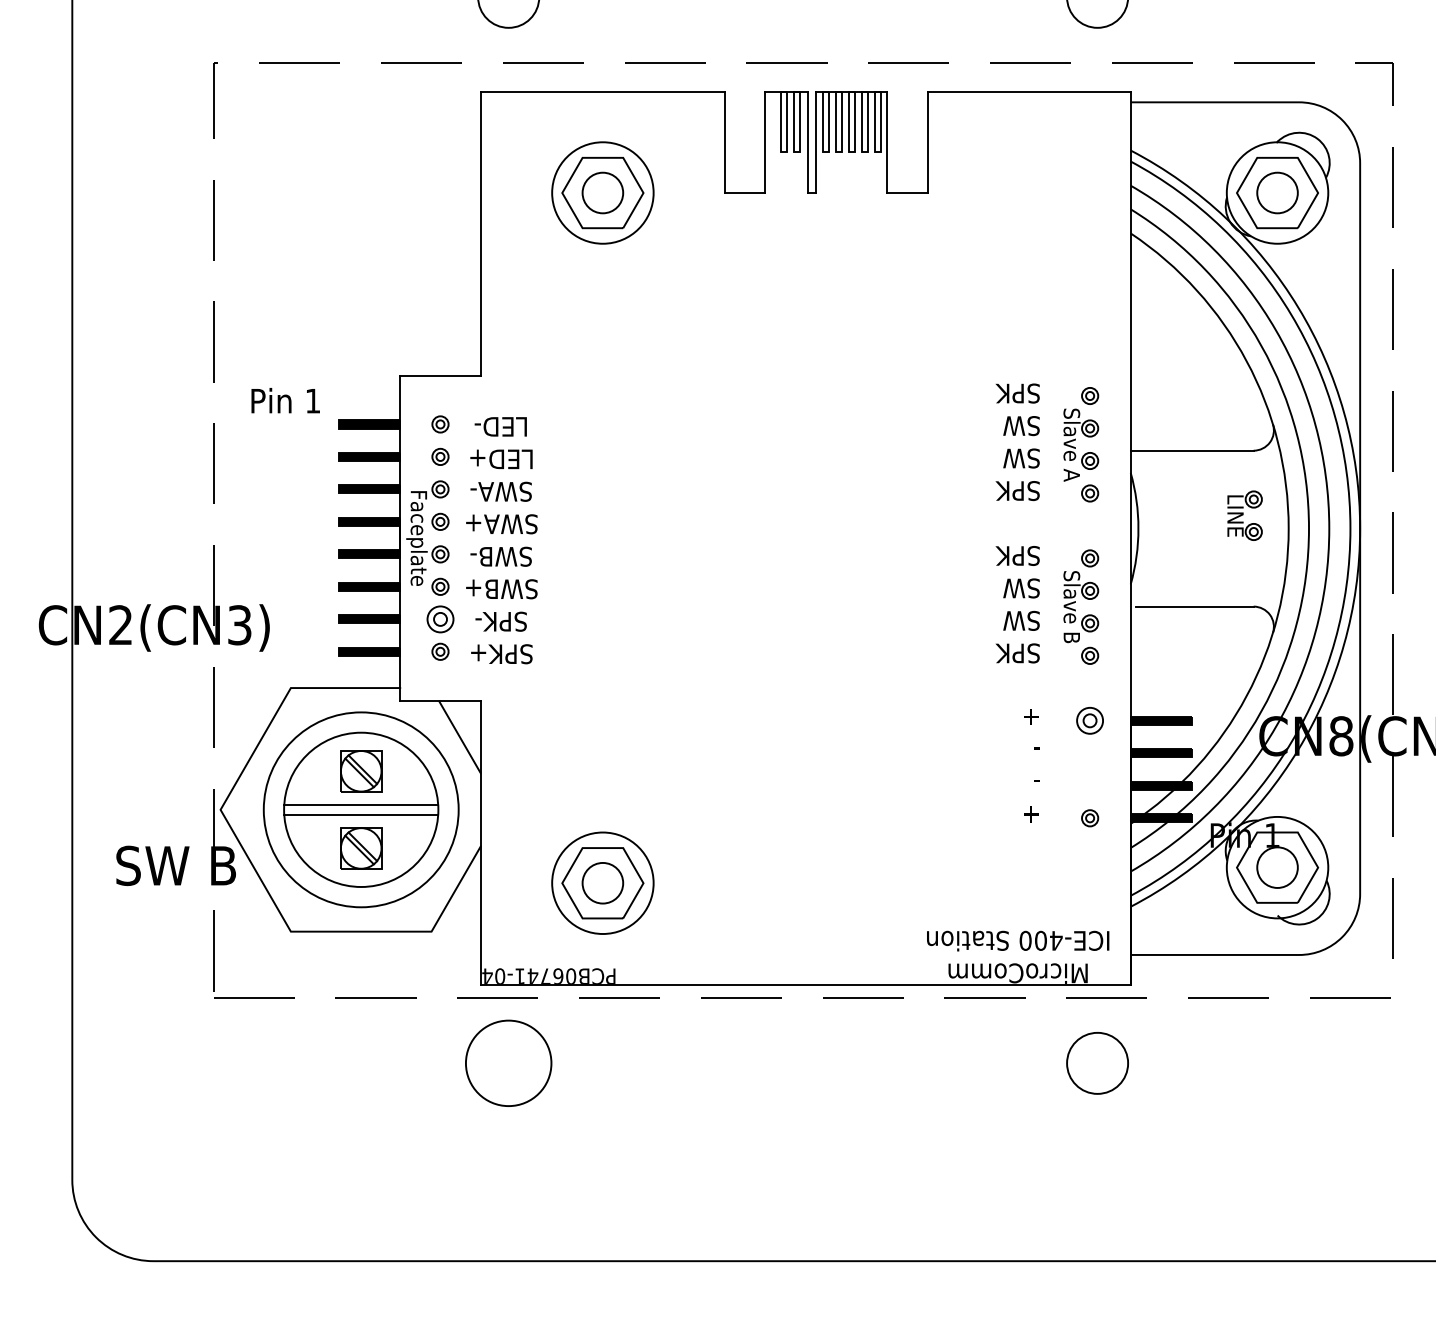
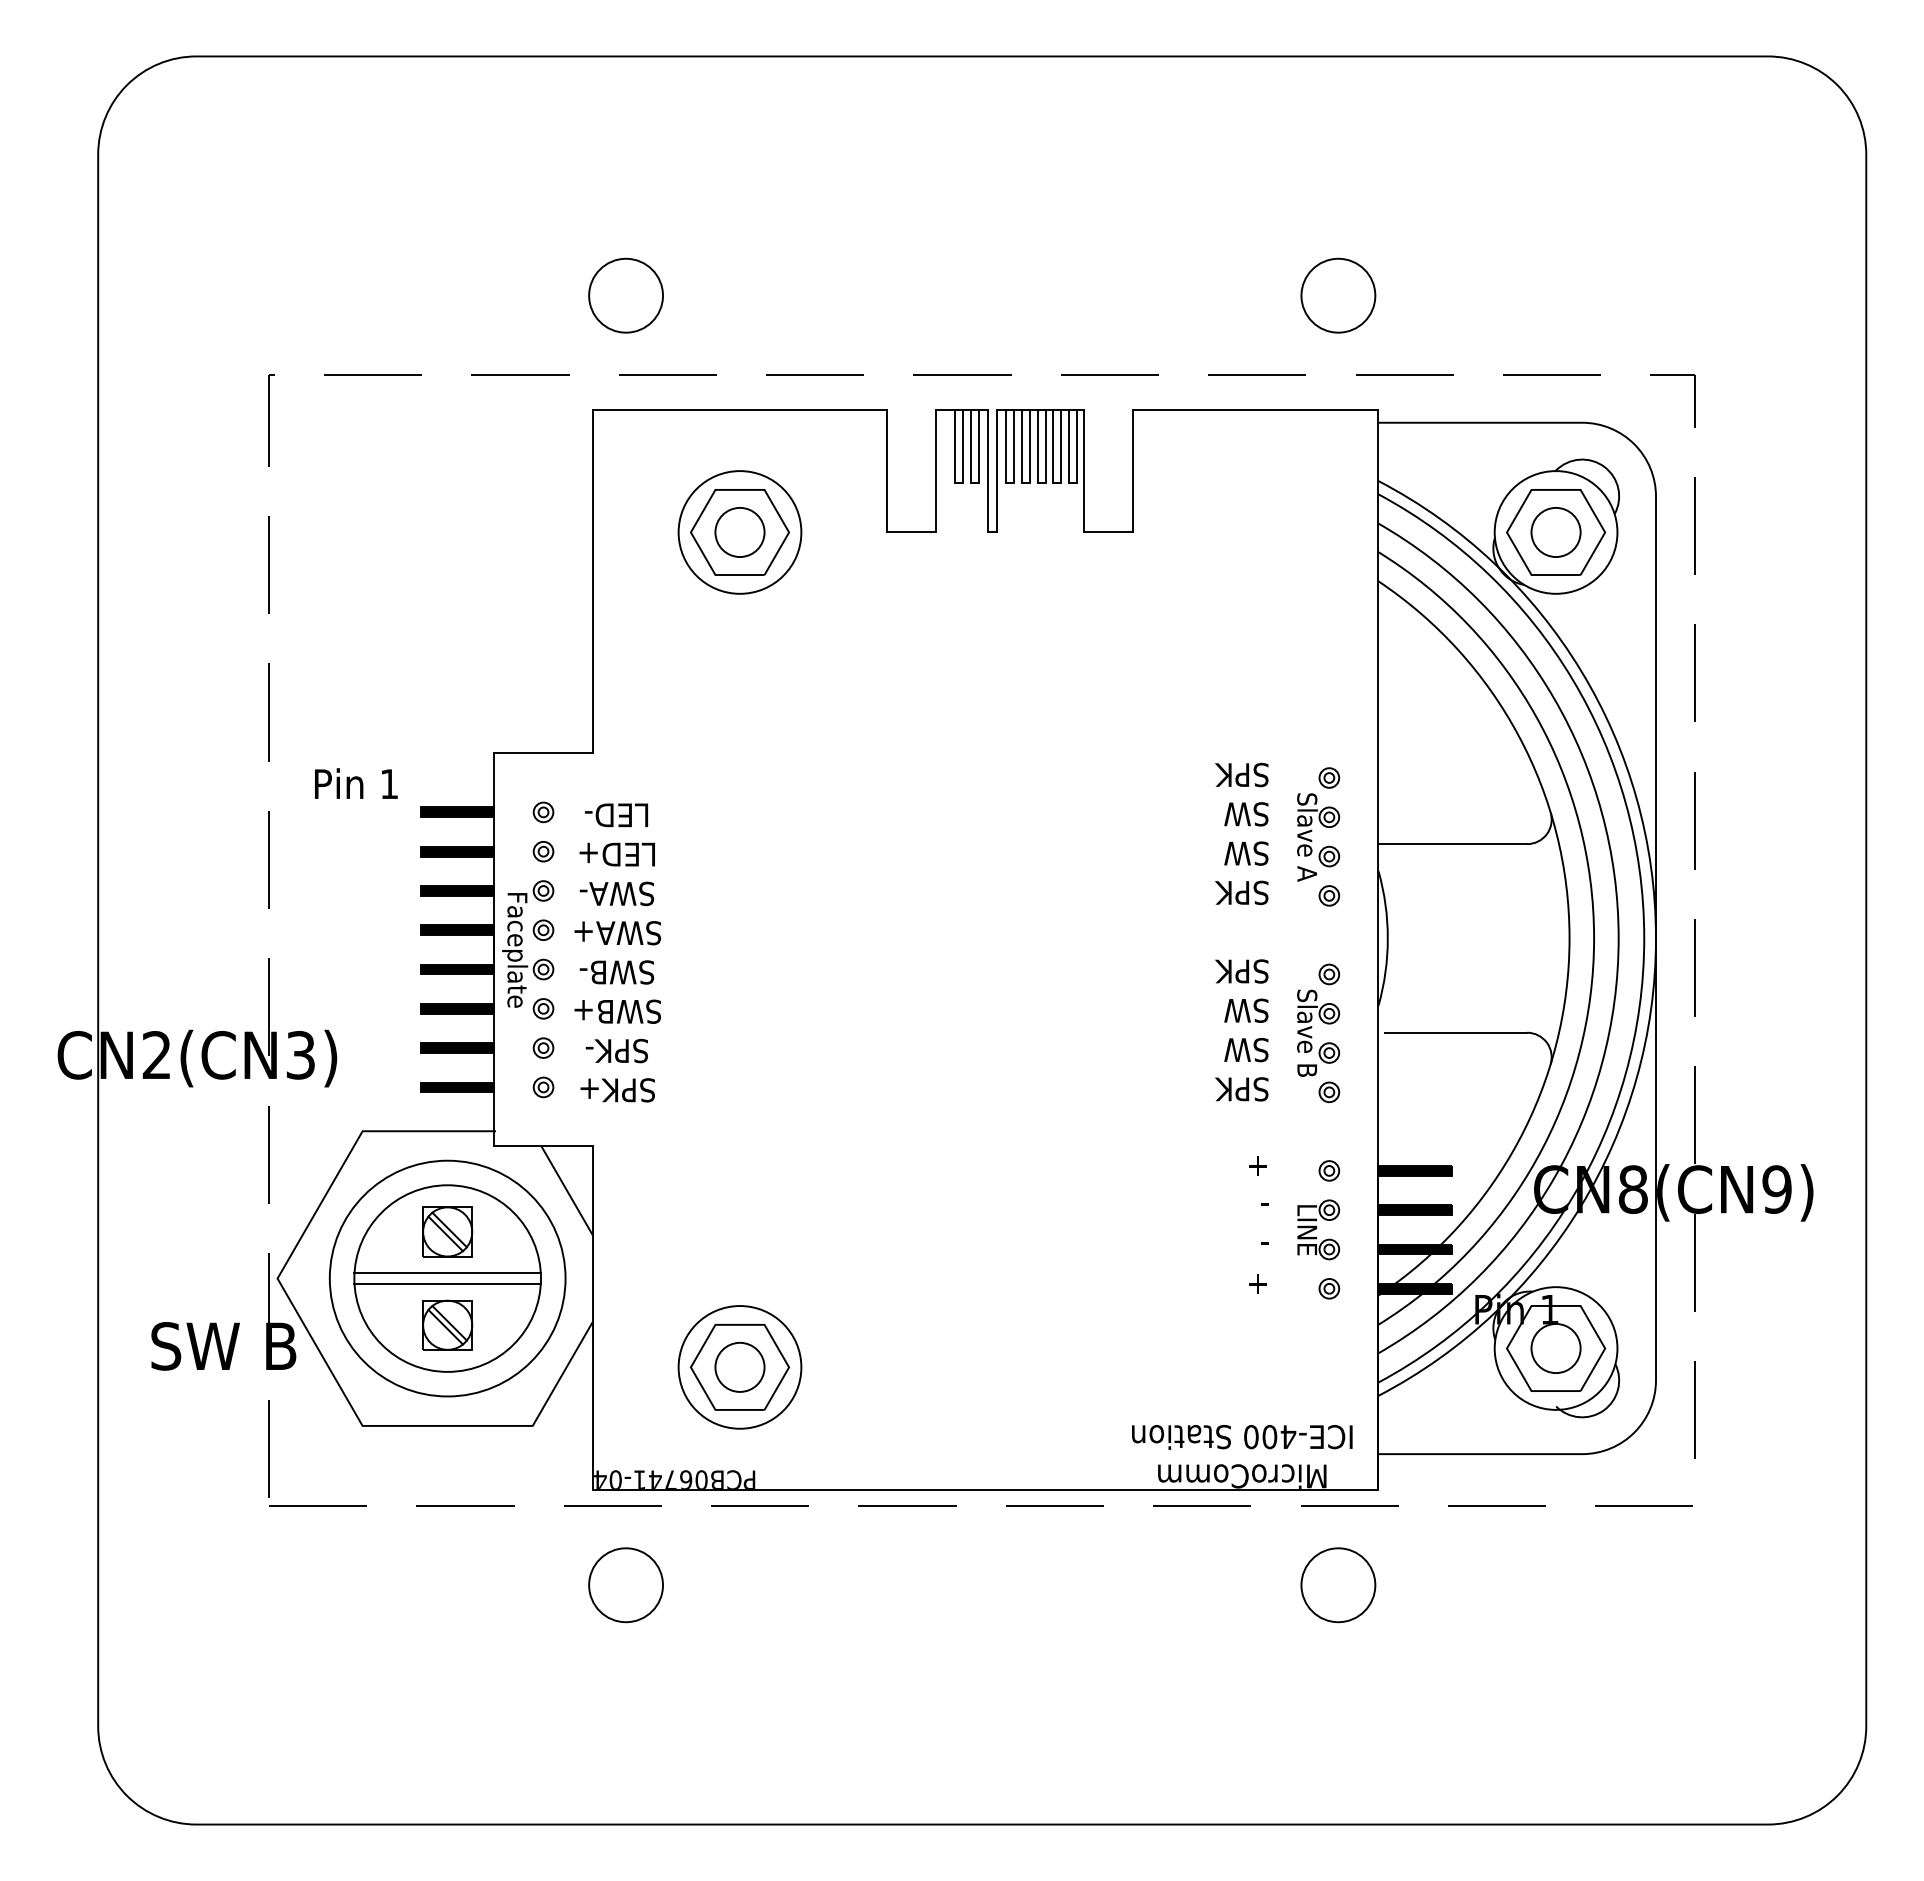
part: (1244, 515) -> (1318, 1229), moved
part: (440, 618) -> (543, 1047), size x0.62
part: (1090, 720) -> (1329, 1170), size x0.62
circle: (509, 1063) -> (626, 1585), size x0.71

